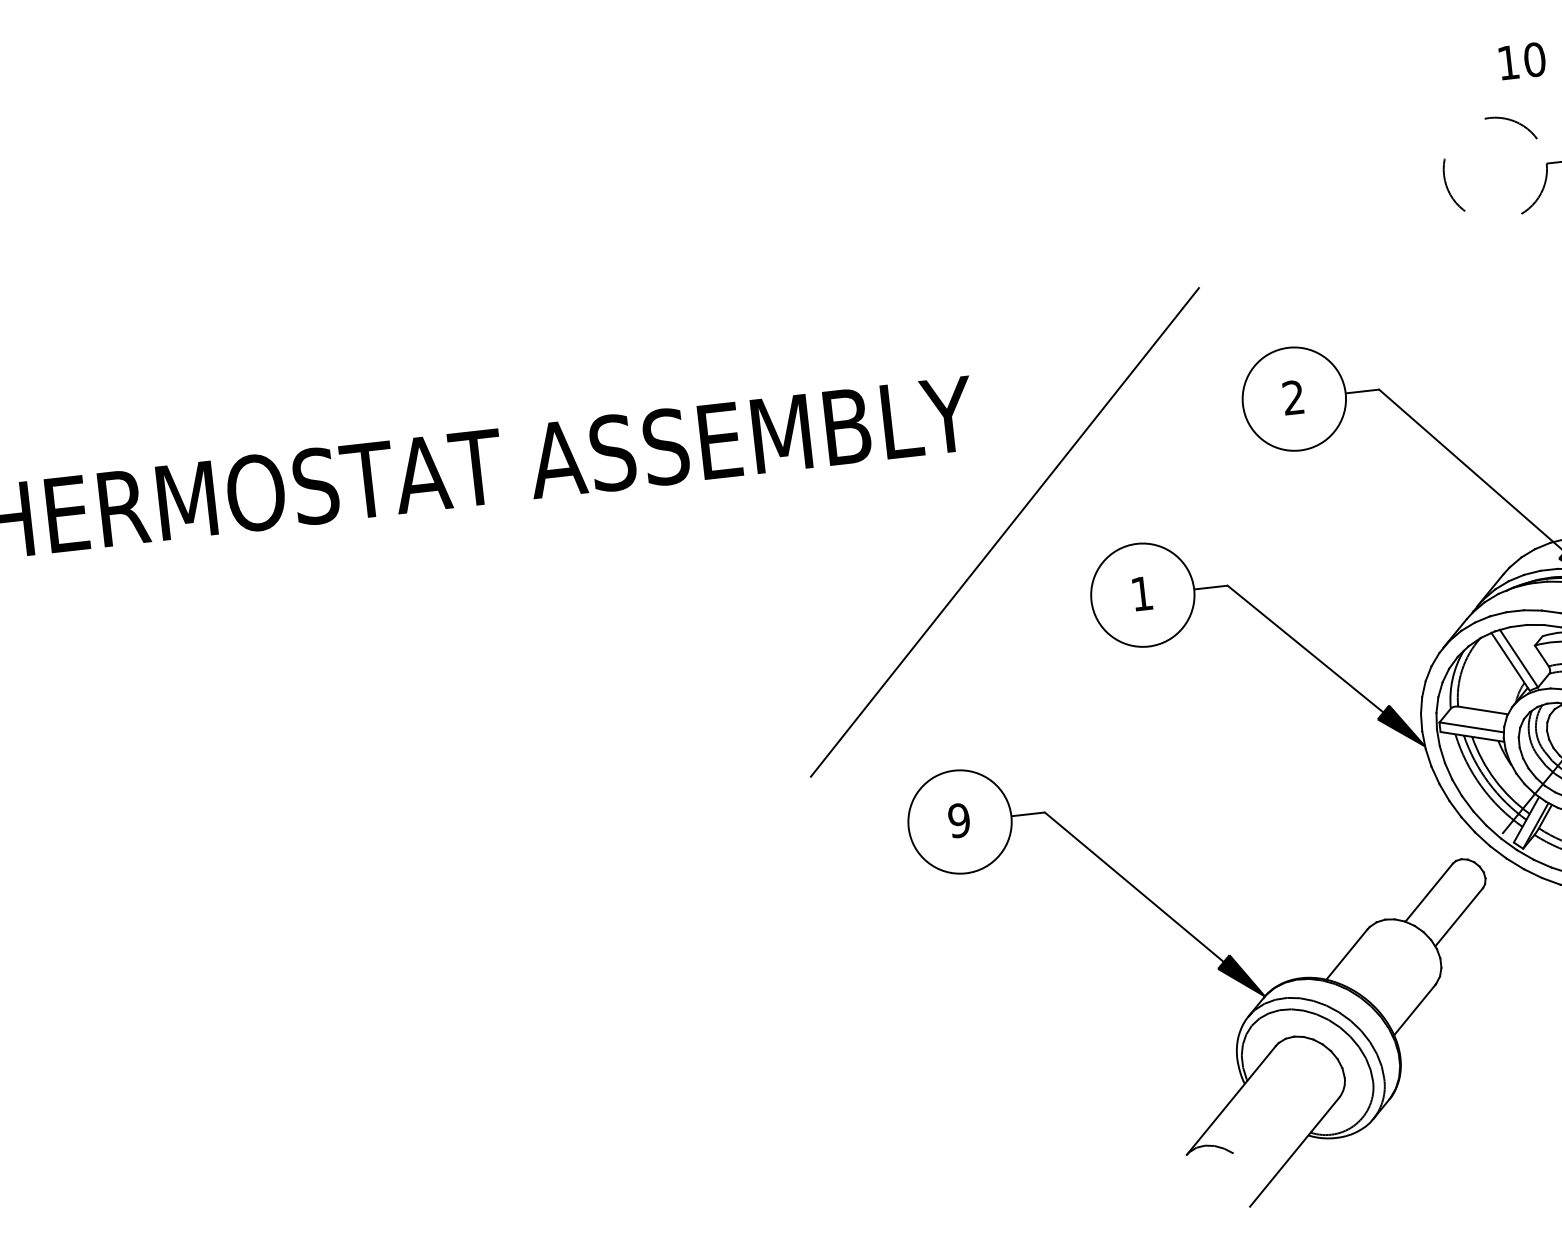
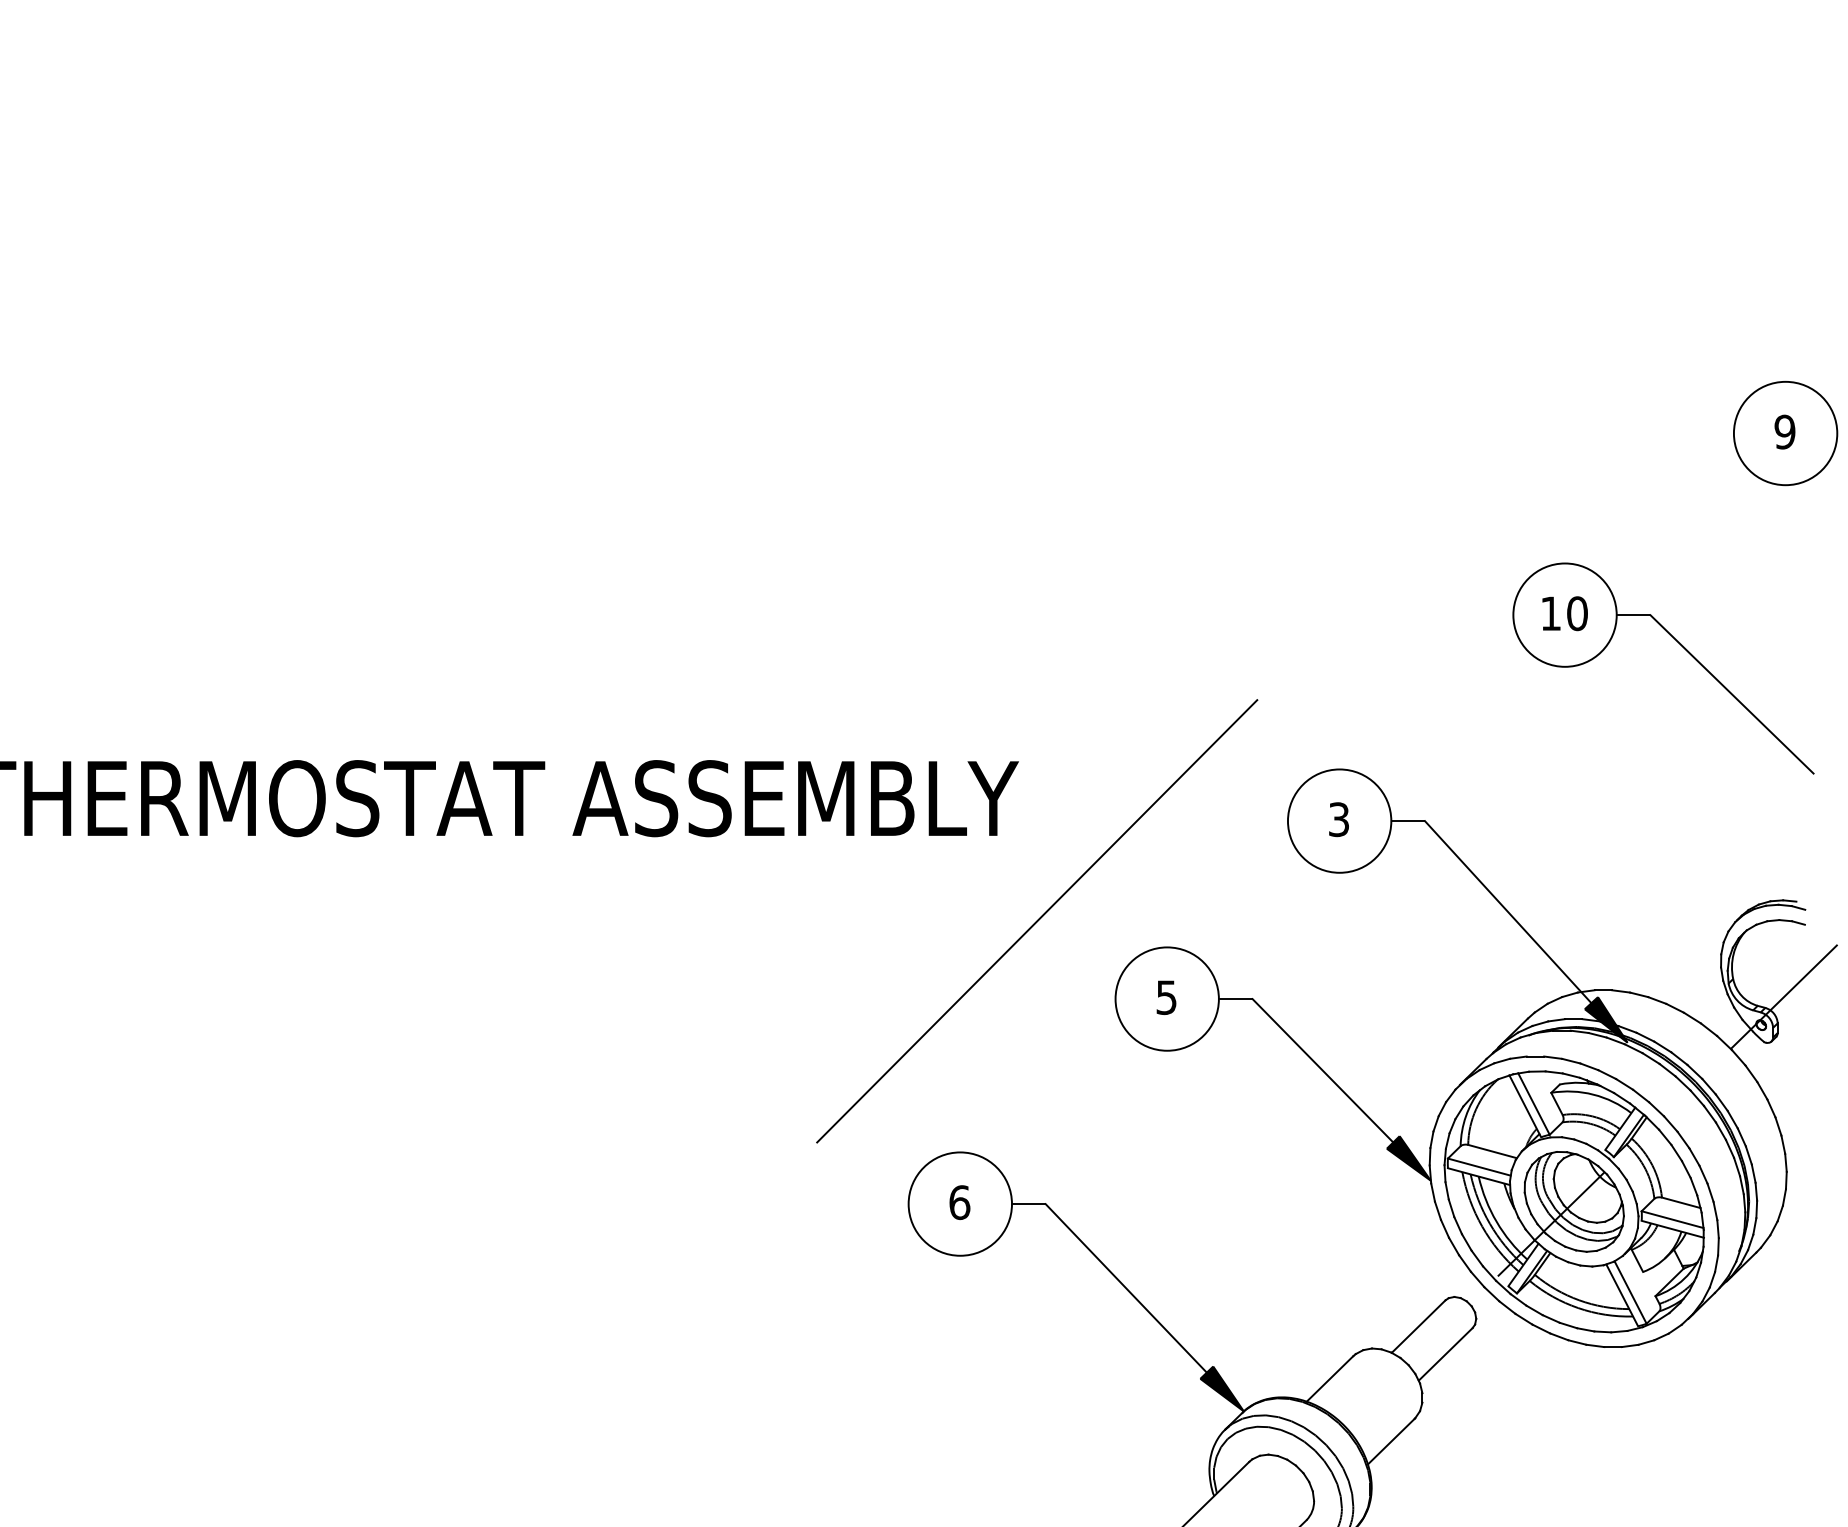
text: (1521, 61) -> (1564, 613), moved
circle: (1494, 168) -> (1564, 614), dashed -> solid
text: (1293, 397) -> (1338, 819), 2 -> 3
text: (1141, 593) -> (1166, 997), 1 -> 5
text: (959, 820) -> (959, 1202), 9 -> 6

